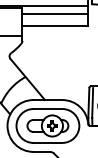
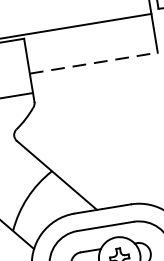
line: (55, 14) -> (90, 40), removed
line: (55, 26) -> (94, 63), solid -> dashed

